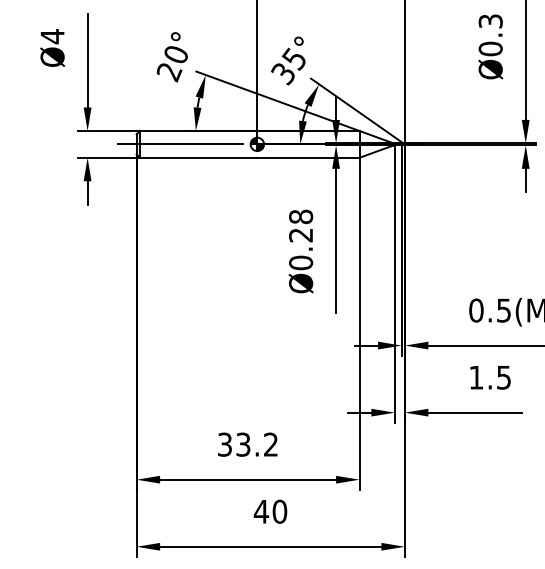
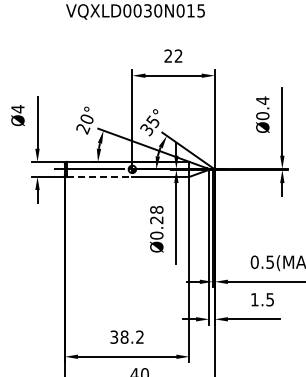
text: (490, 21) -> (262, 100), Ø0.3 -> Ø0.4
line: (198, 157) -> (99, 176), solid -> dashed
text: (243, 443) -> (124, 336), 33.2 -> 38.2

